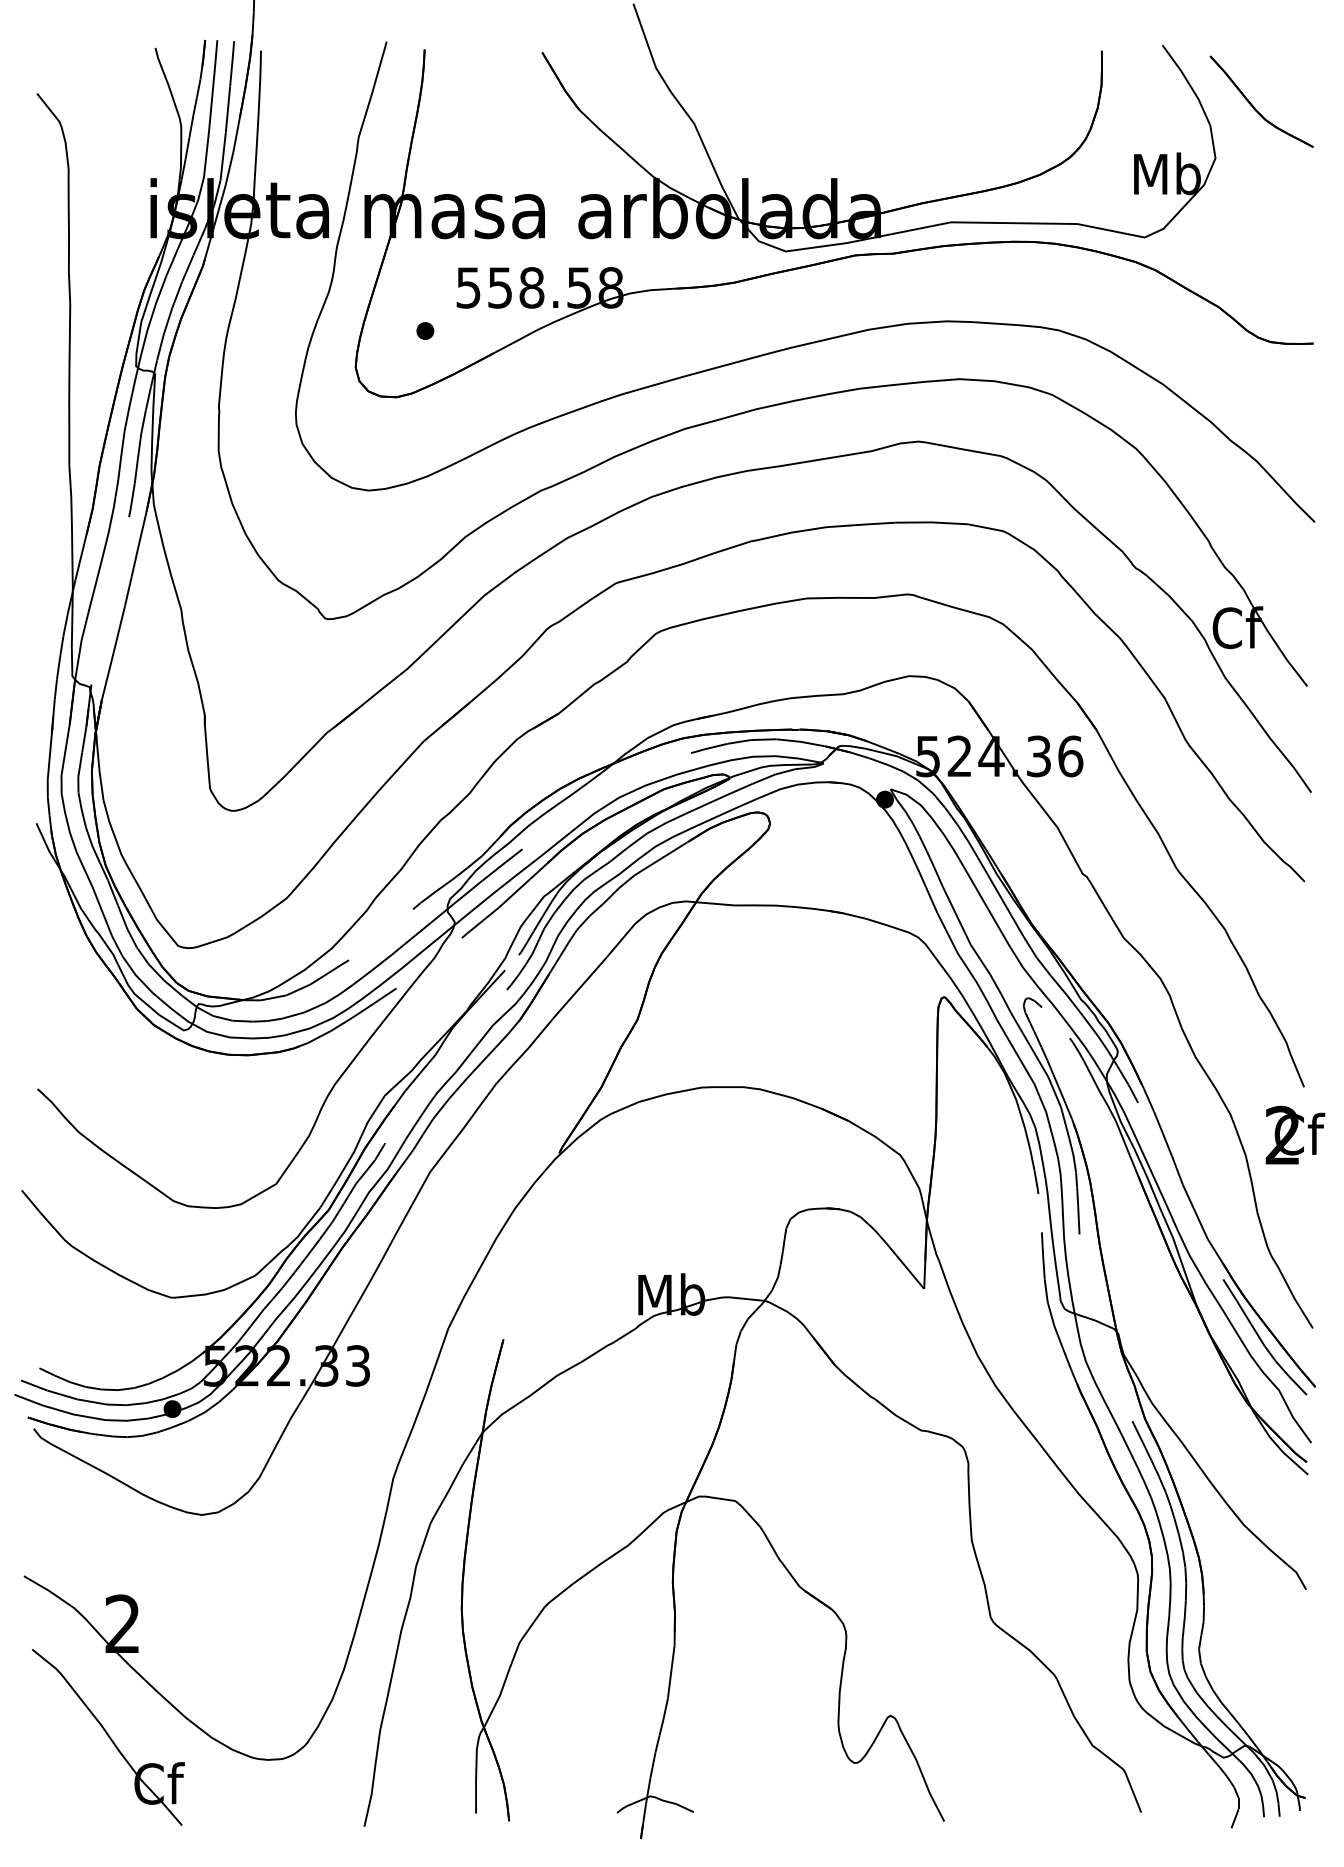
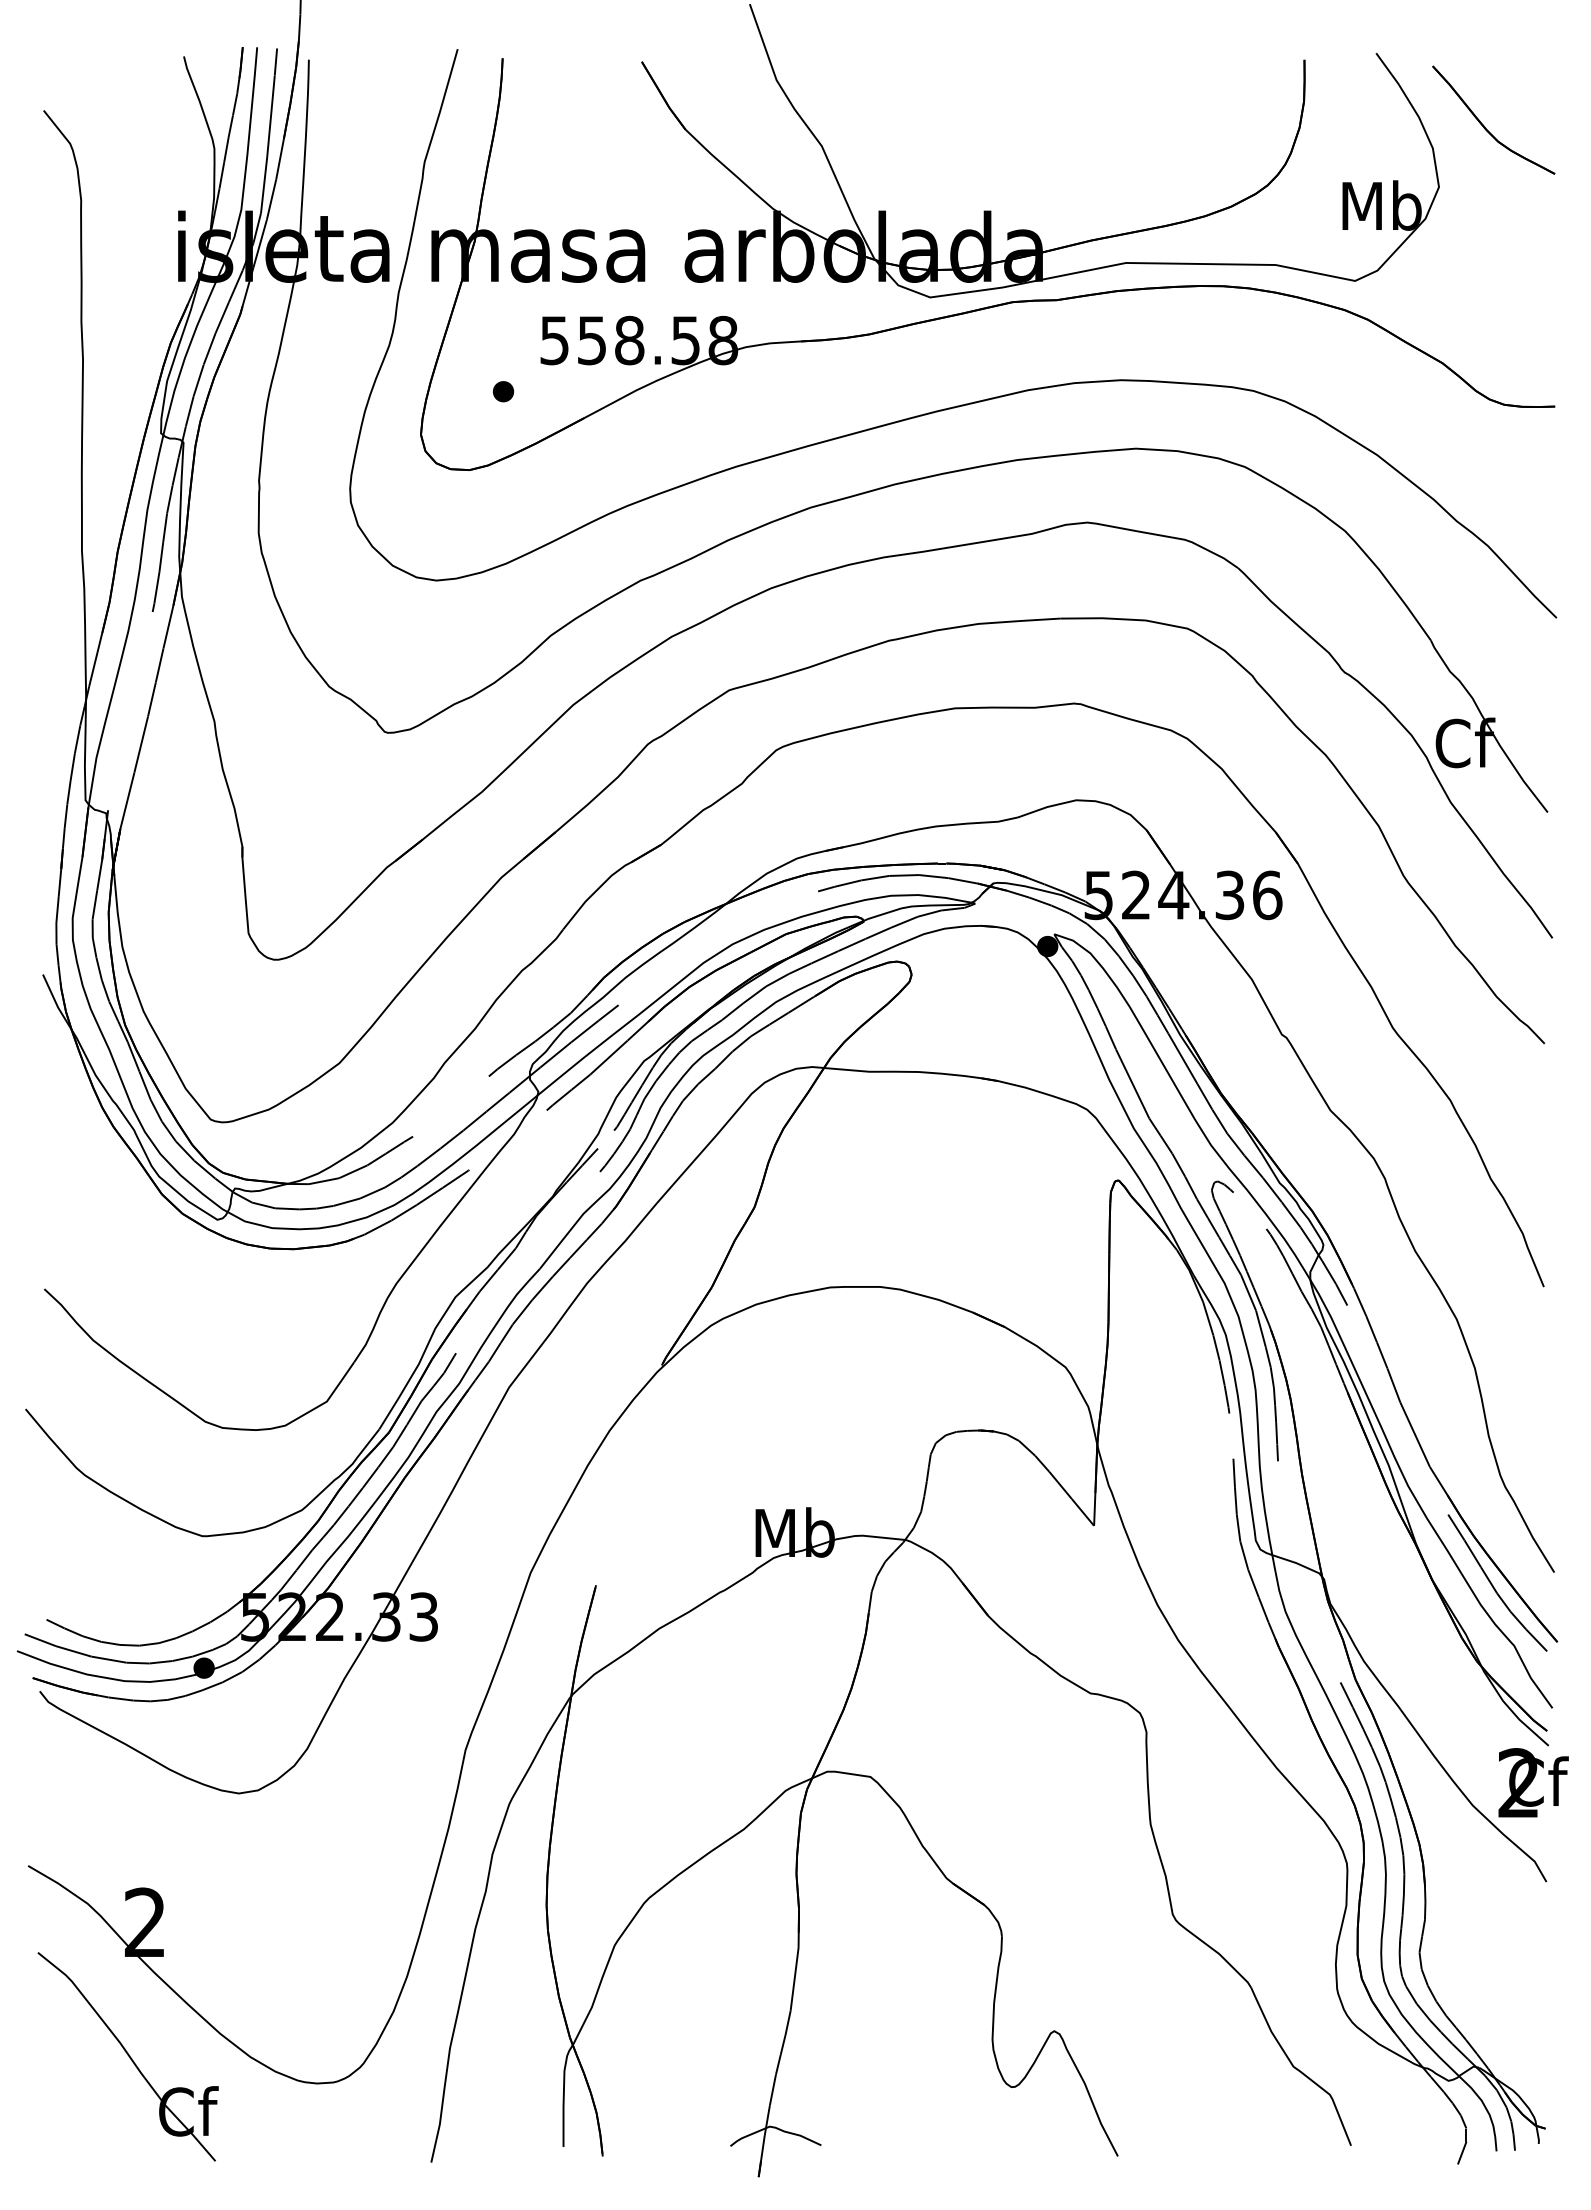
text: (1295, 1134) -> (1533, 1782), moved

